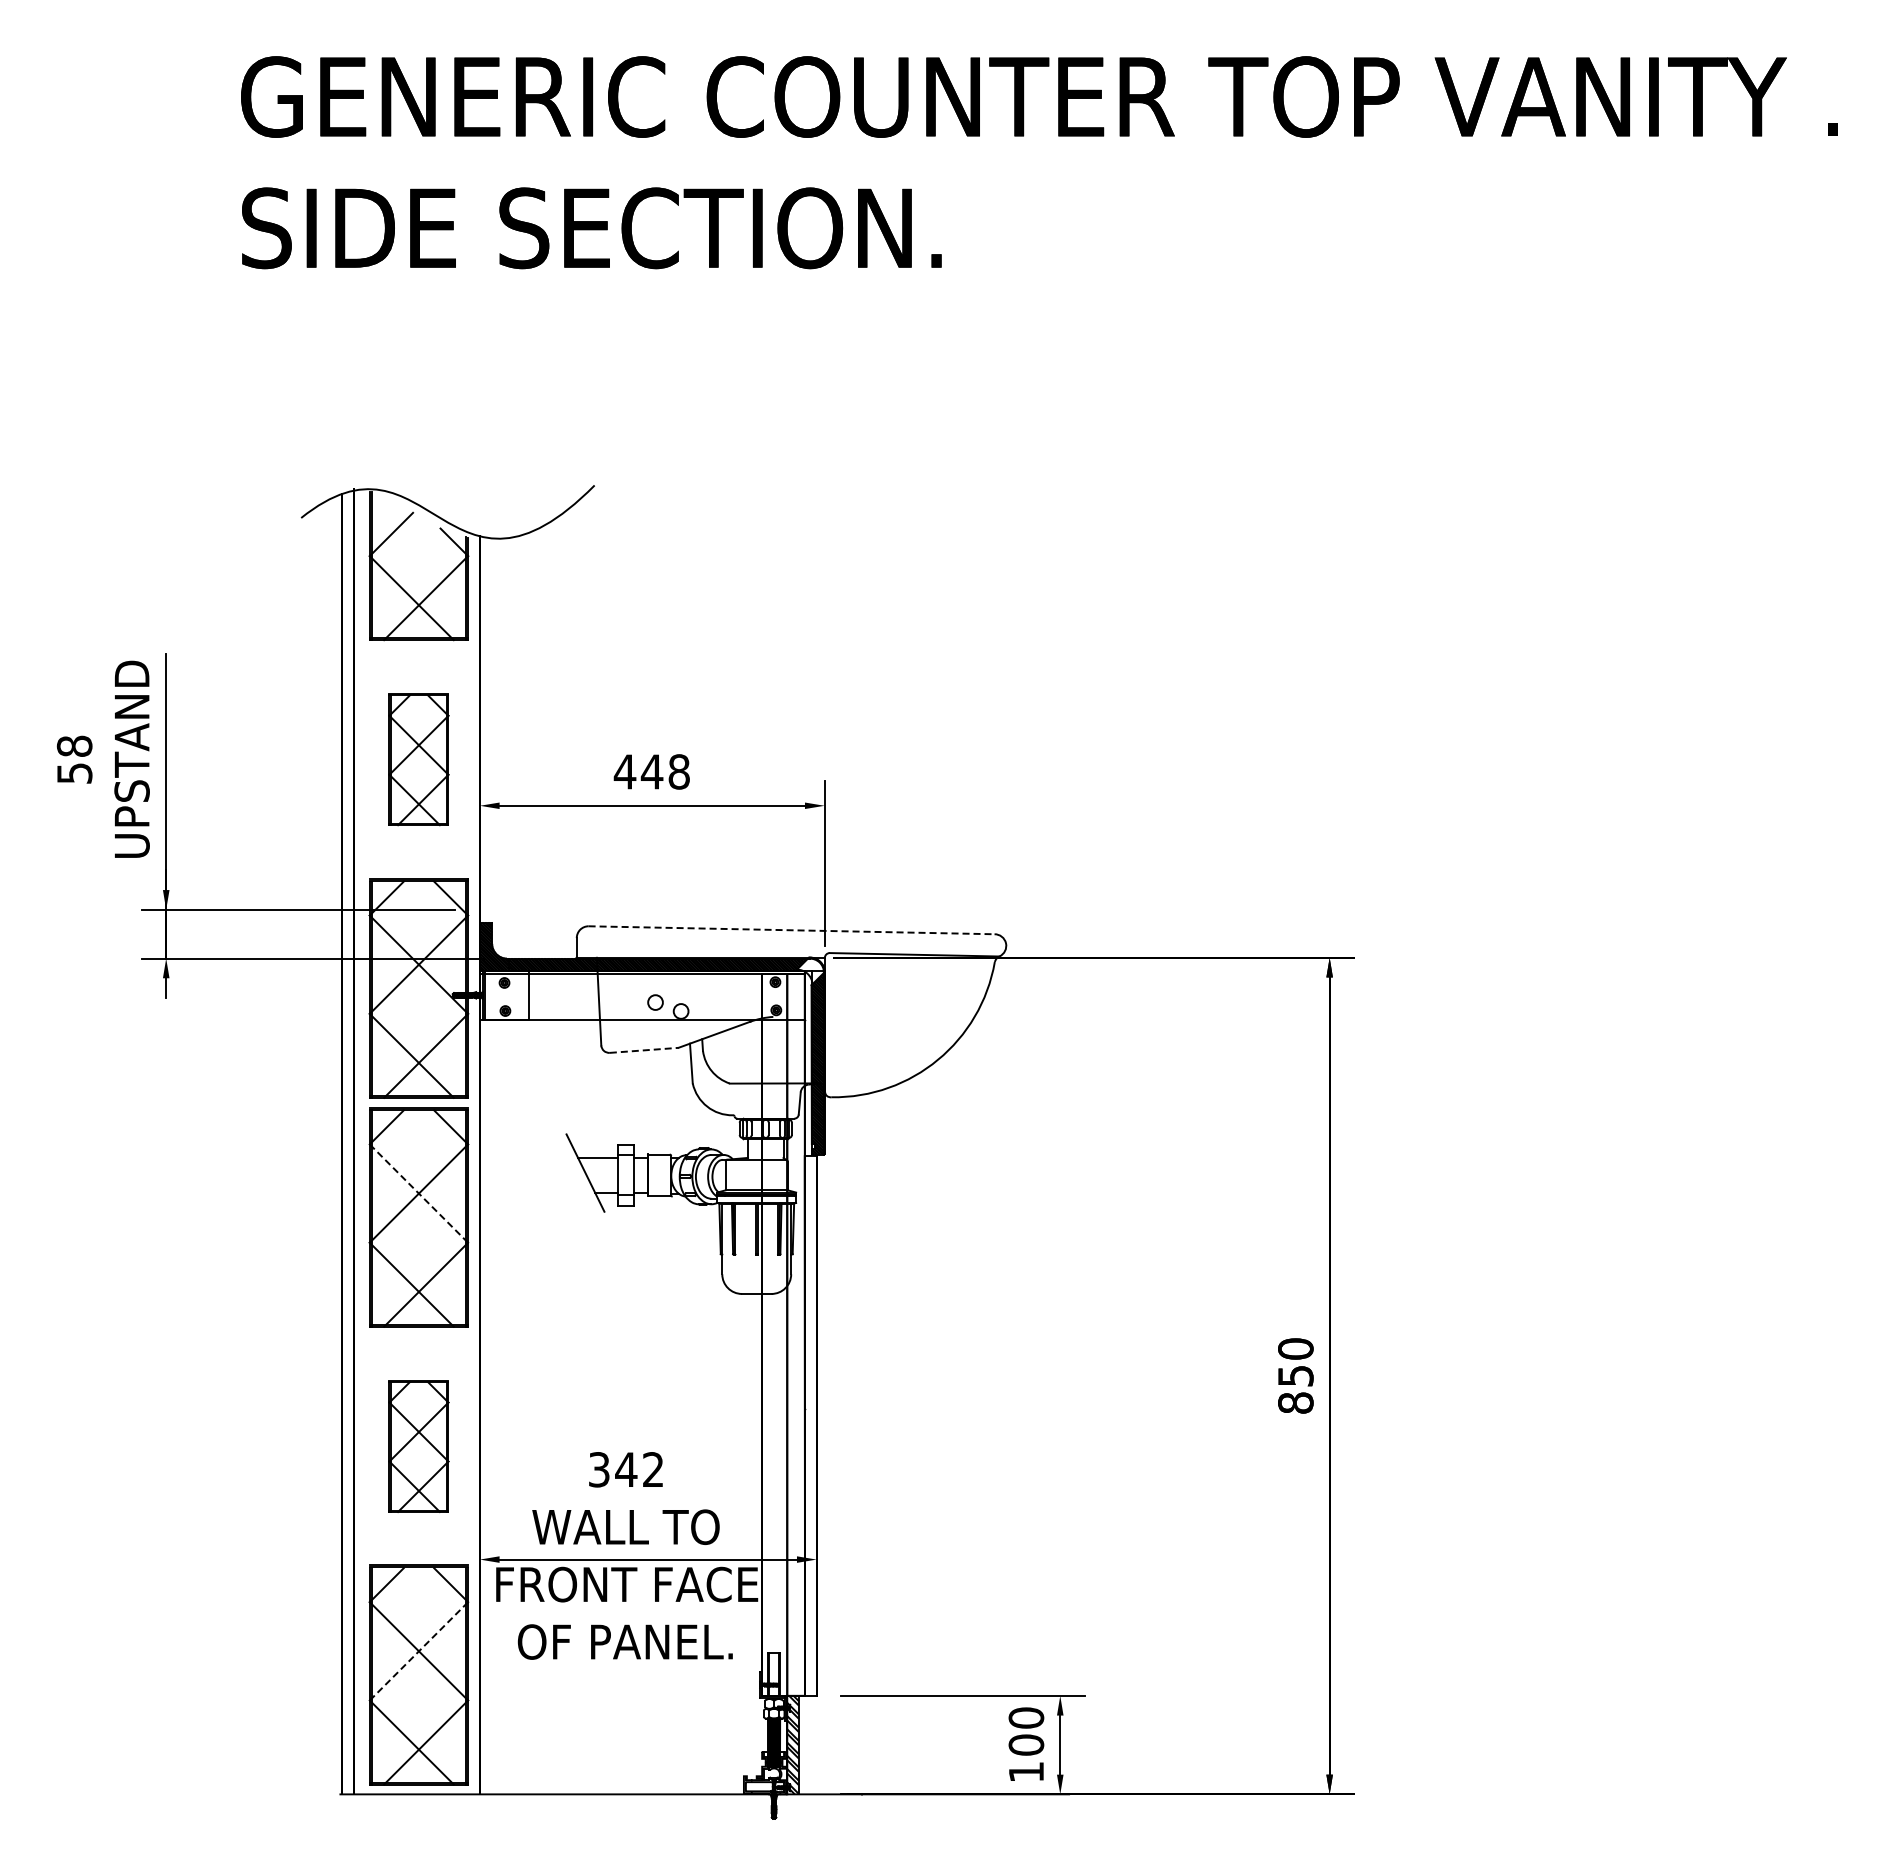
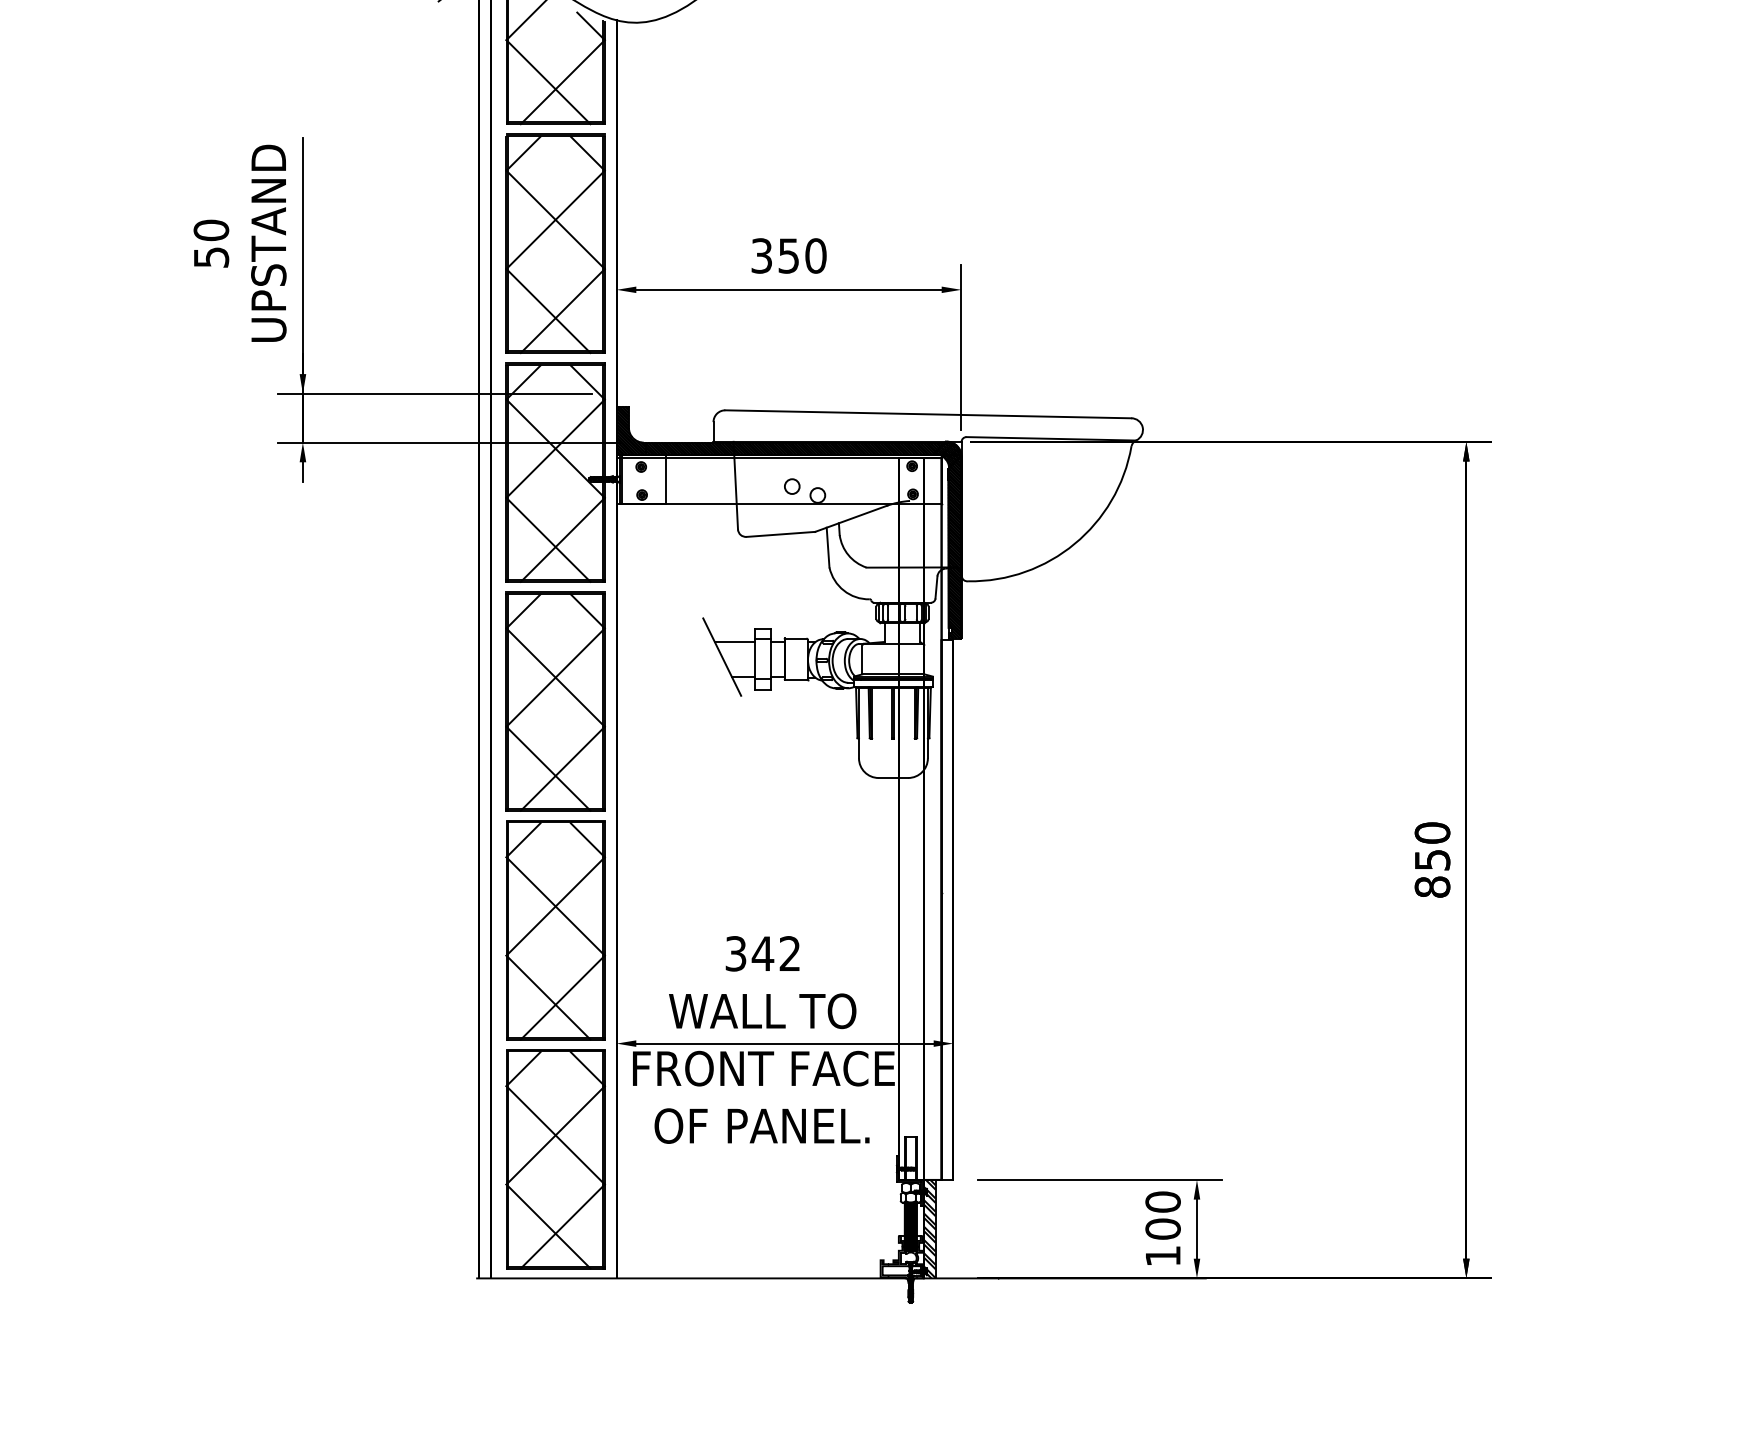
text: (74, 745) -> (211, 229), 58 -> 50
part: (418, 759) -> (555, 243), size x1.67
text: (651, 771) -> (788, 255), 448 -> 350
line: (792, 930) -> (929, 414), dashed -> solid
hatch: (810, 970) -> (947, 454), added
line: (644, 1050) -> (781, 534), dashed -> solid
line: (418, 1193) -> (555, 677), dashed -> solid
part: (418, 1446) -> (555, 930), size x1.67
line: (418, 1651) -> (555, 1135), dashed -> solid

